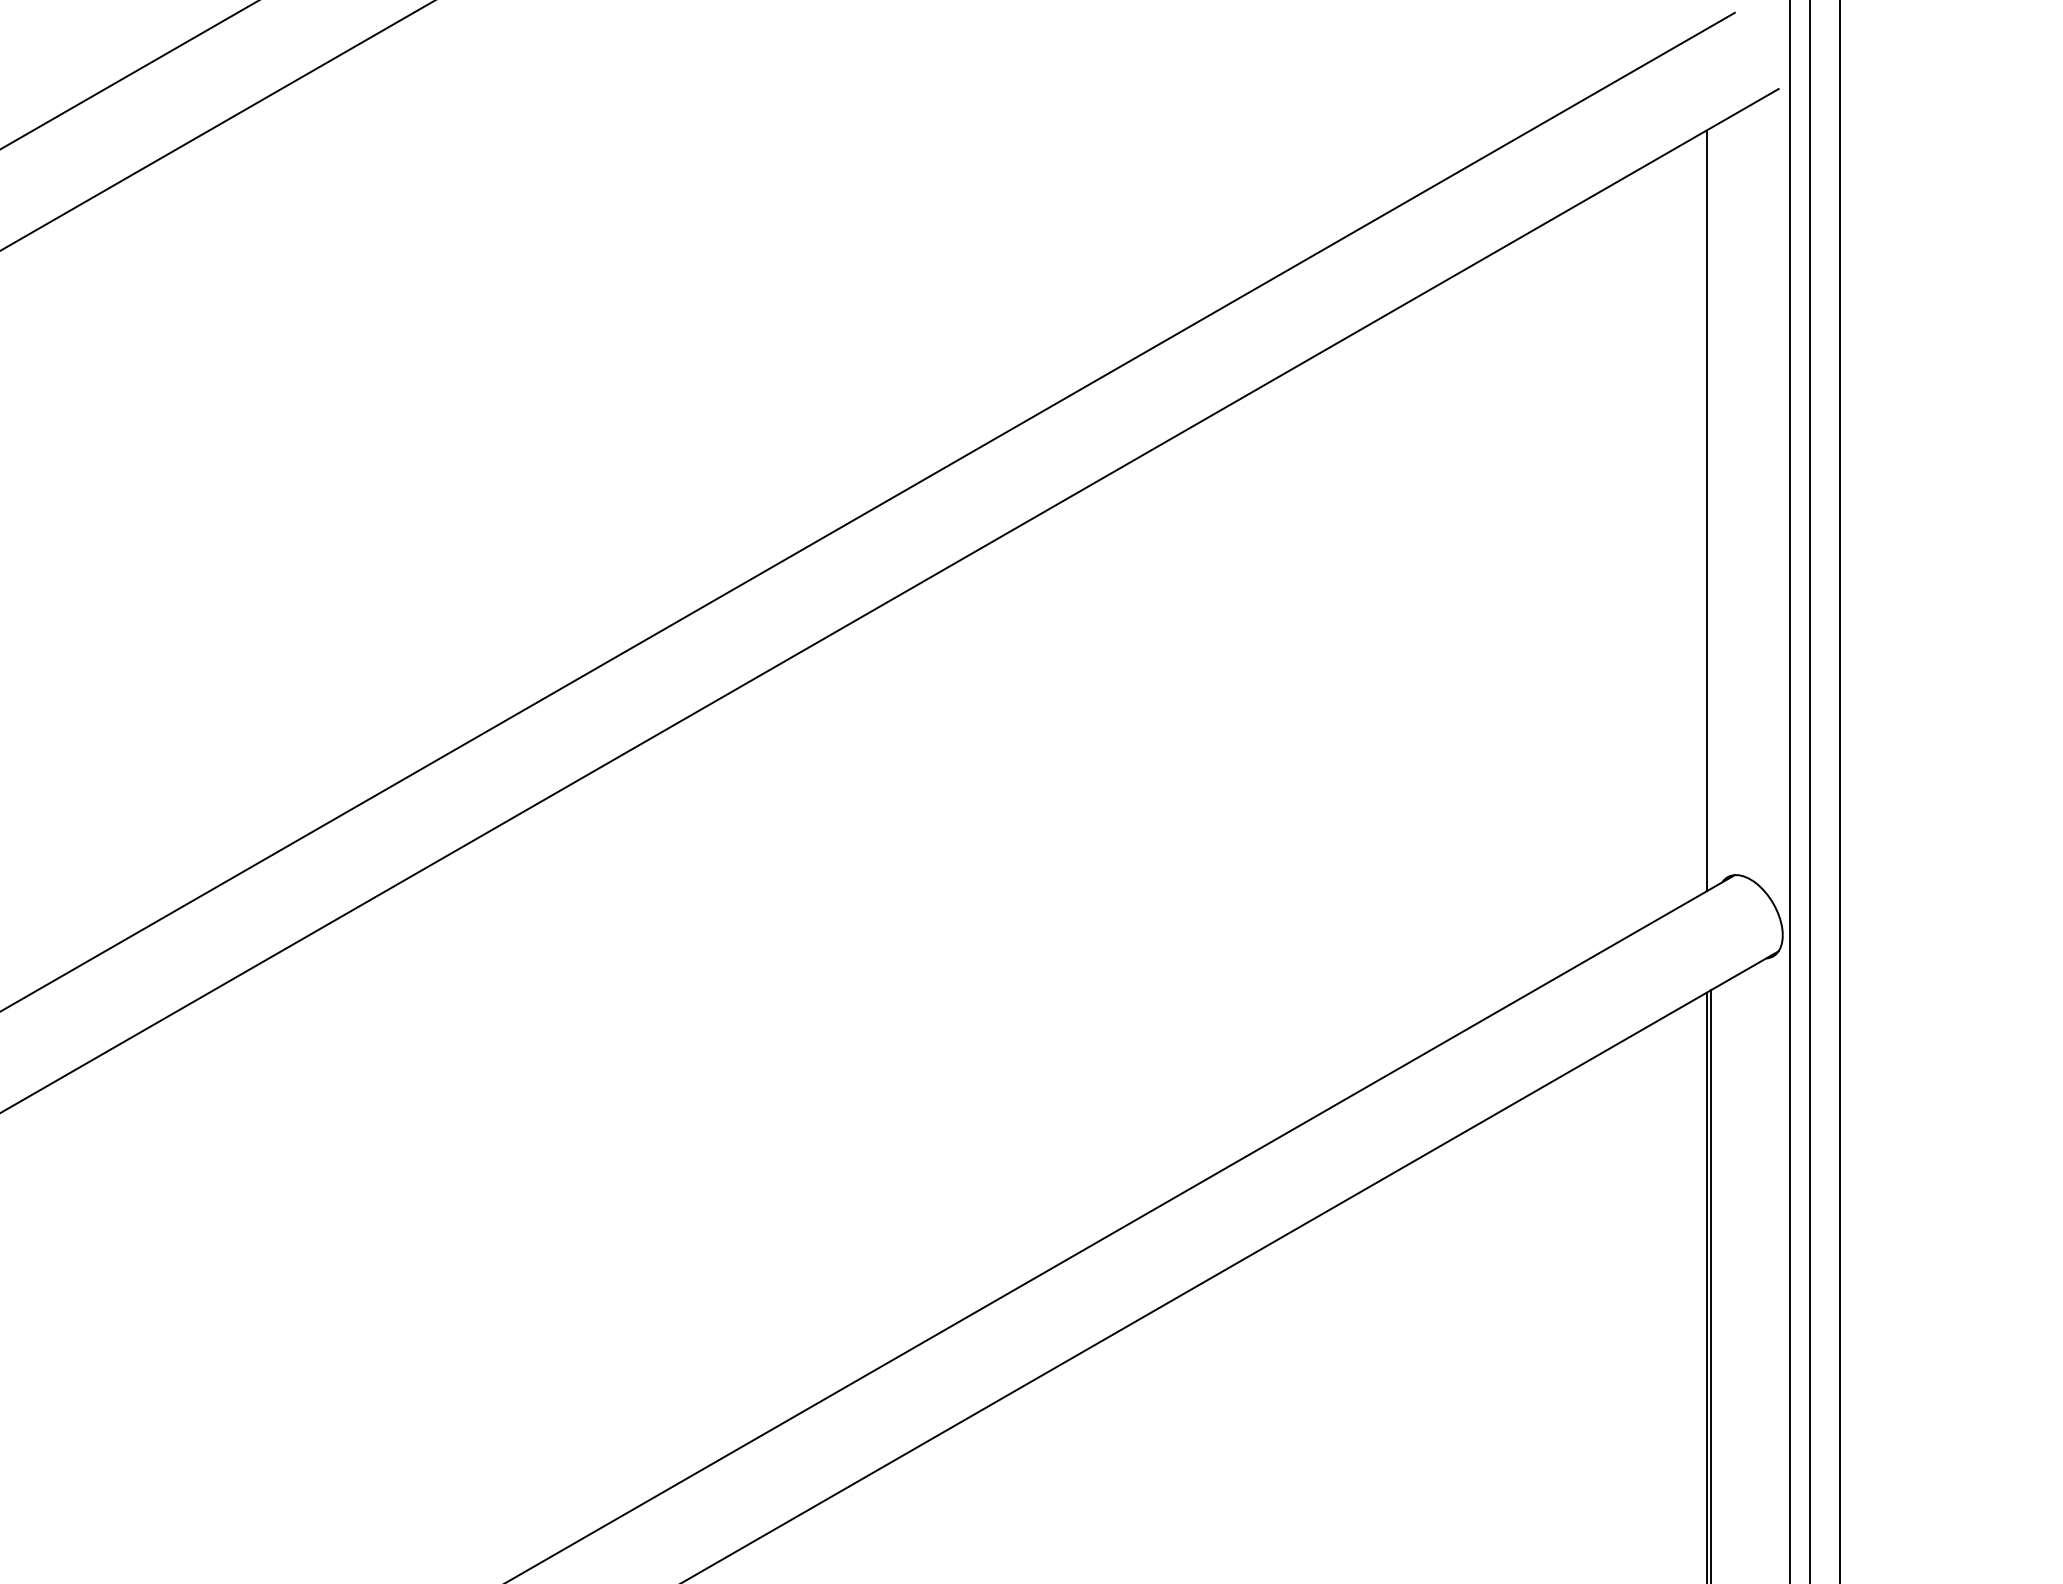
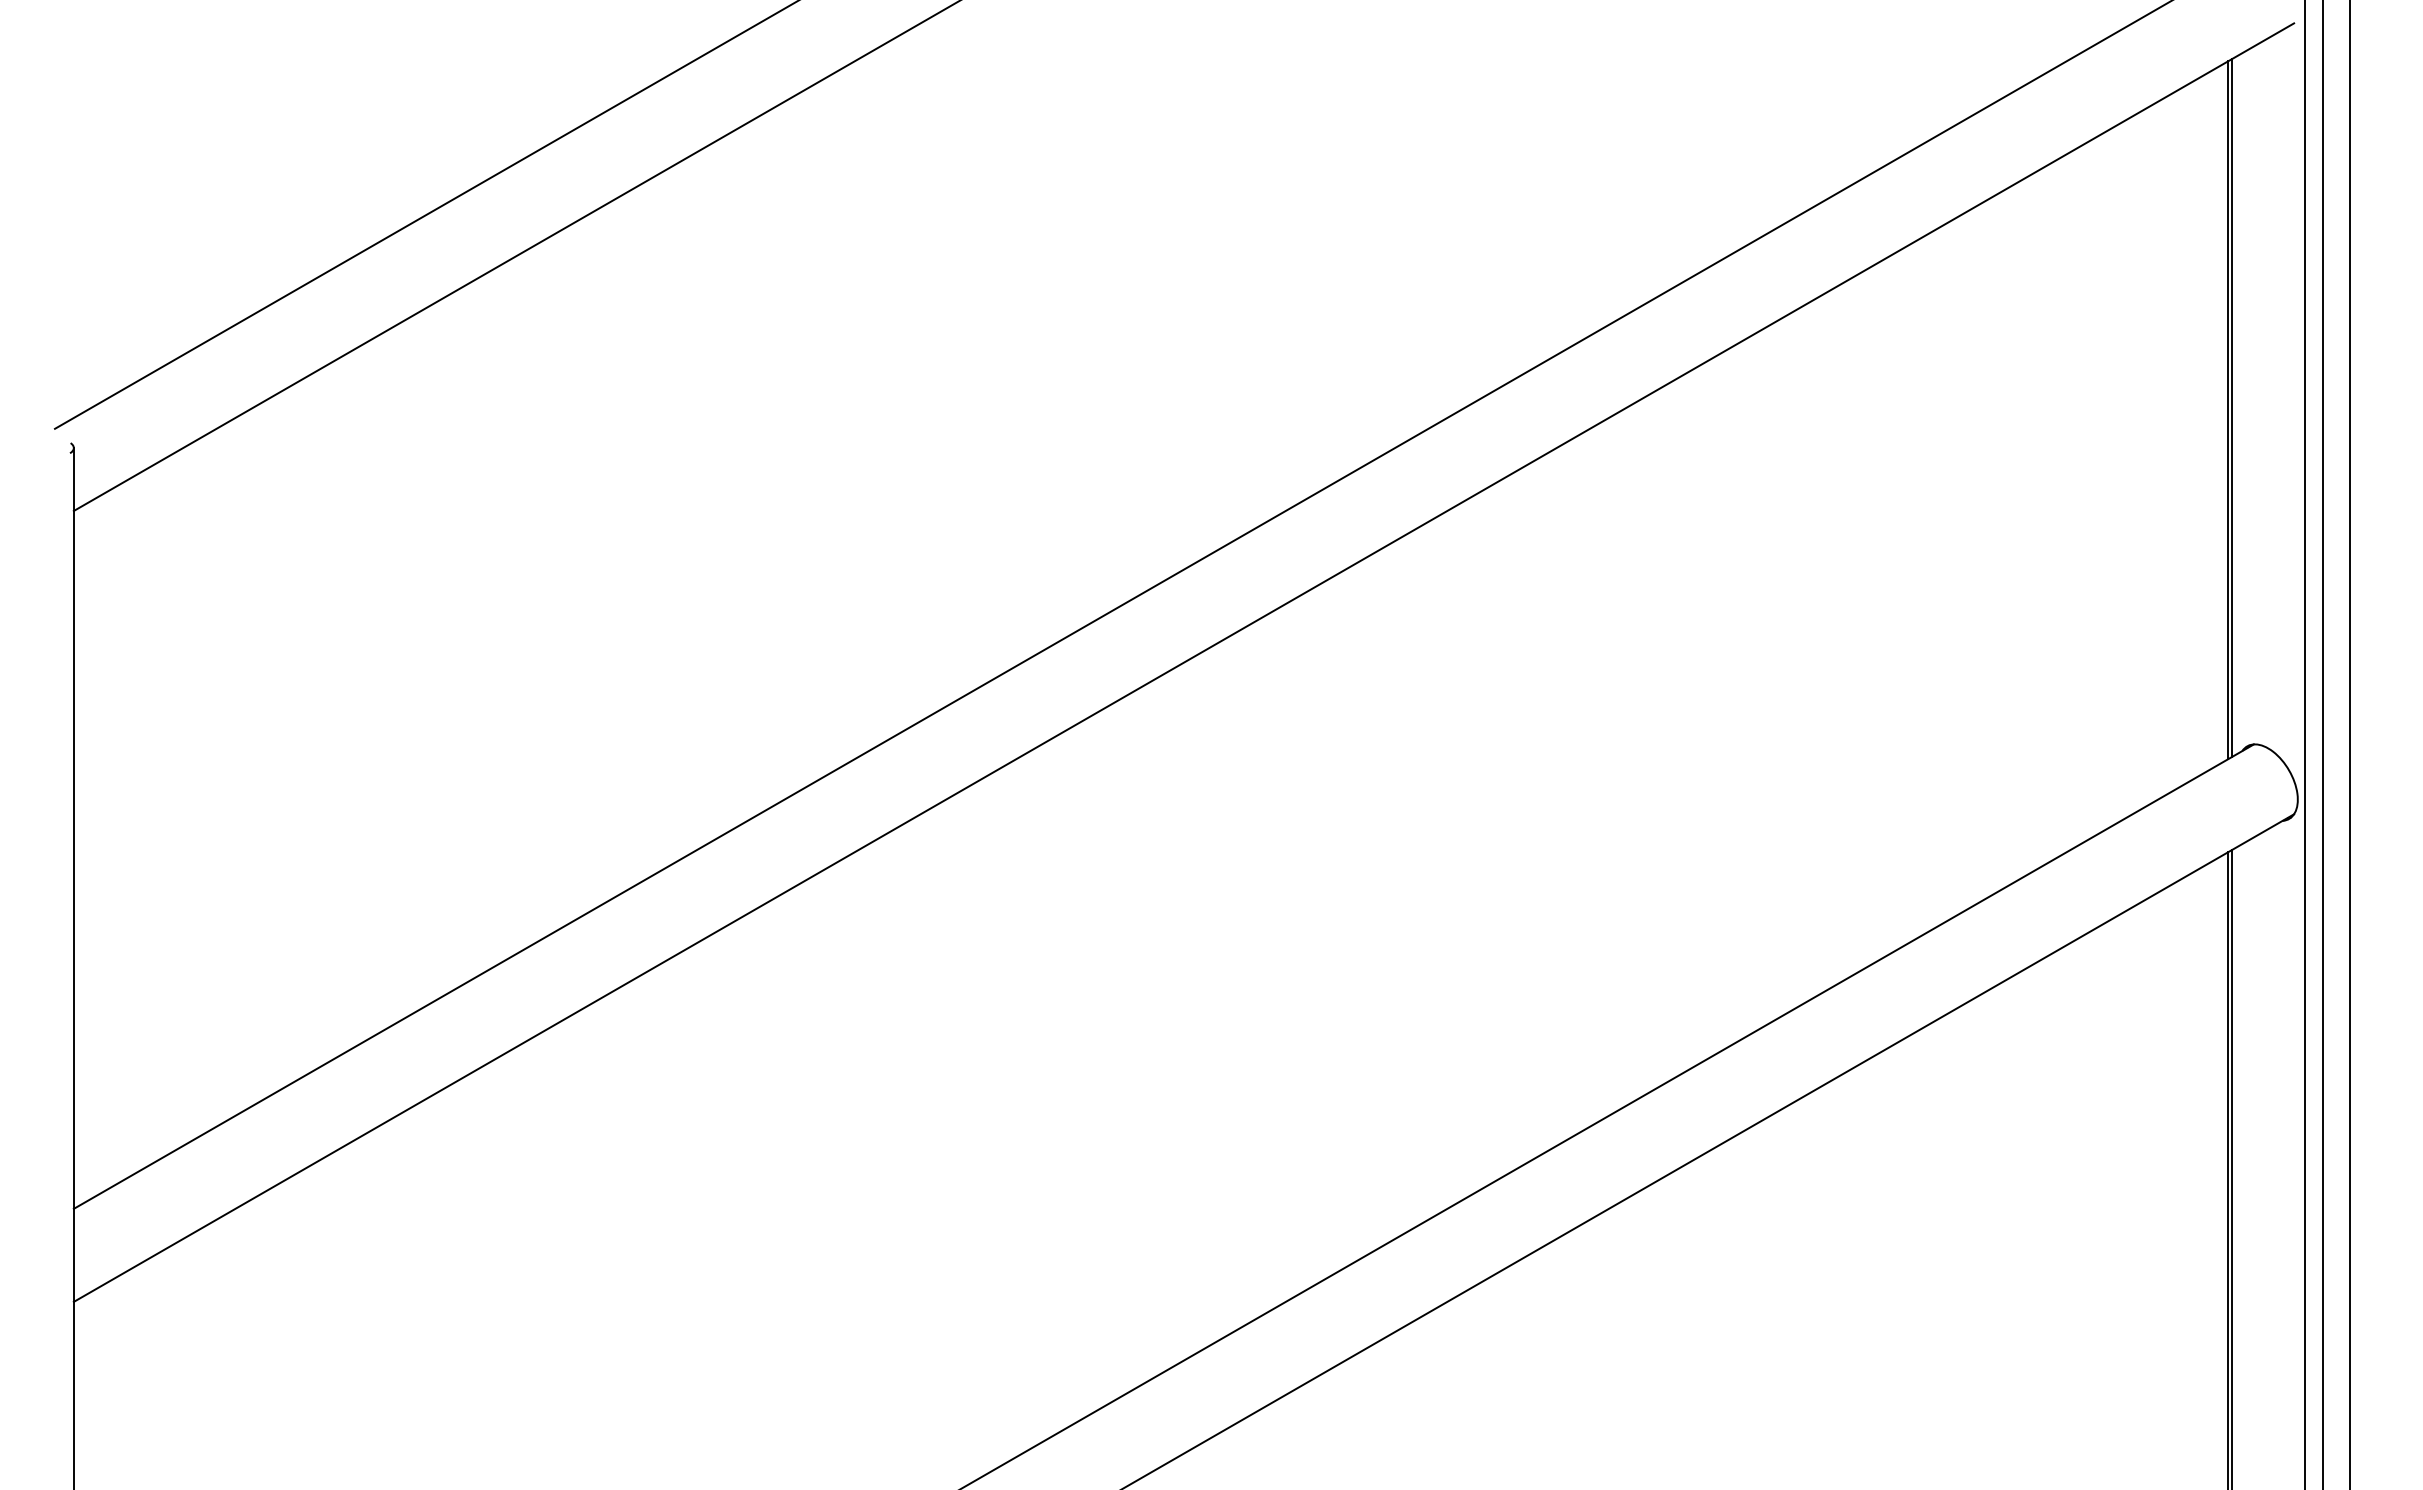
line: (1710, 508) -> (2231, 408), added

